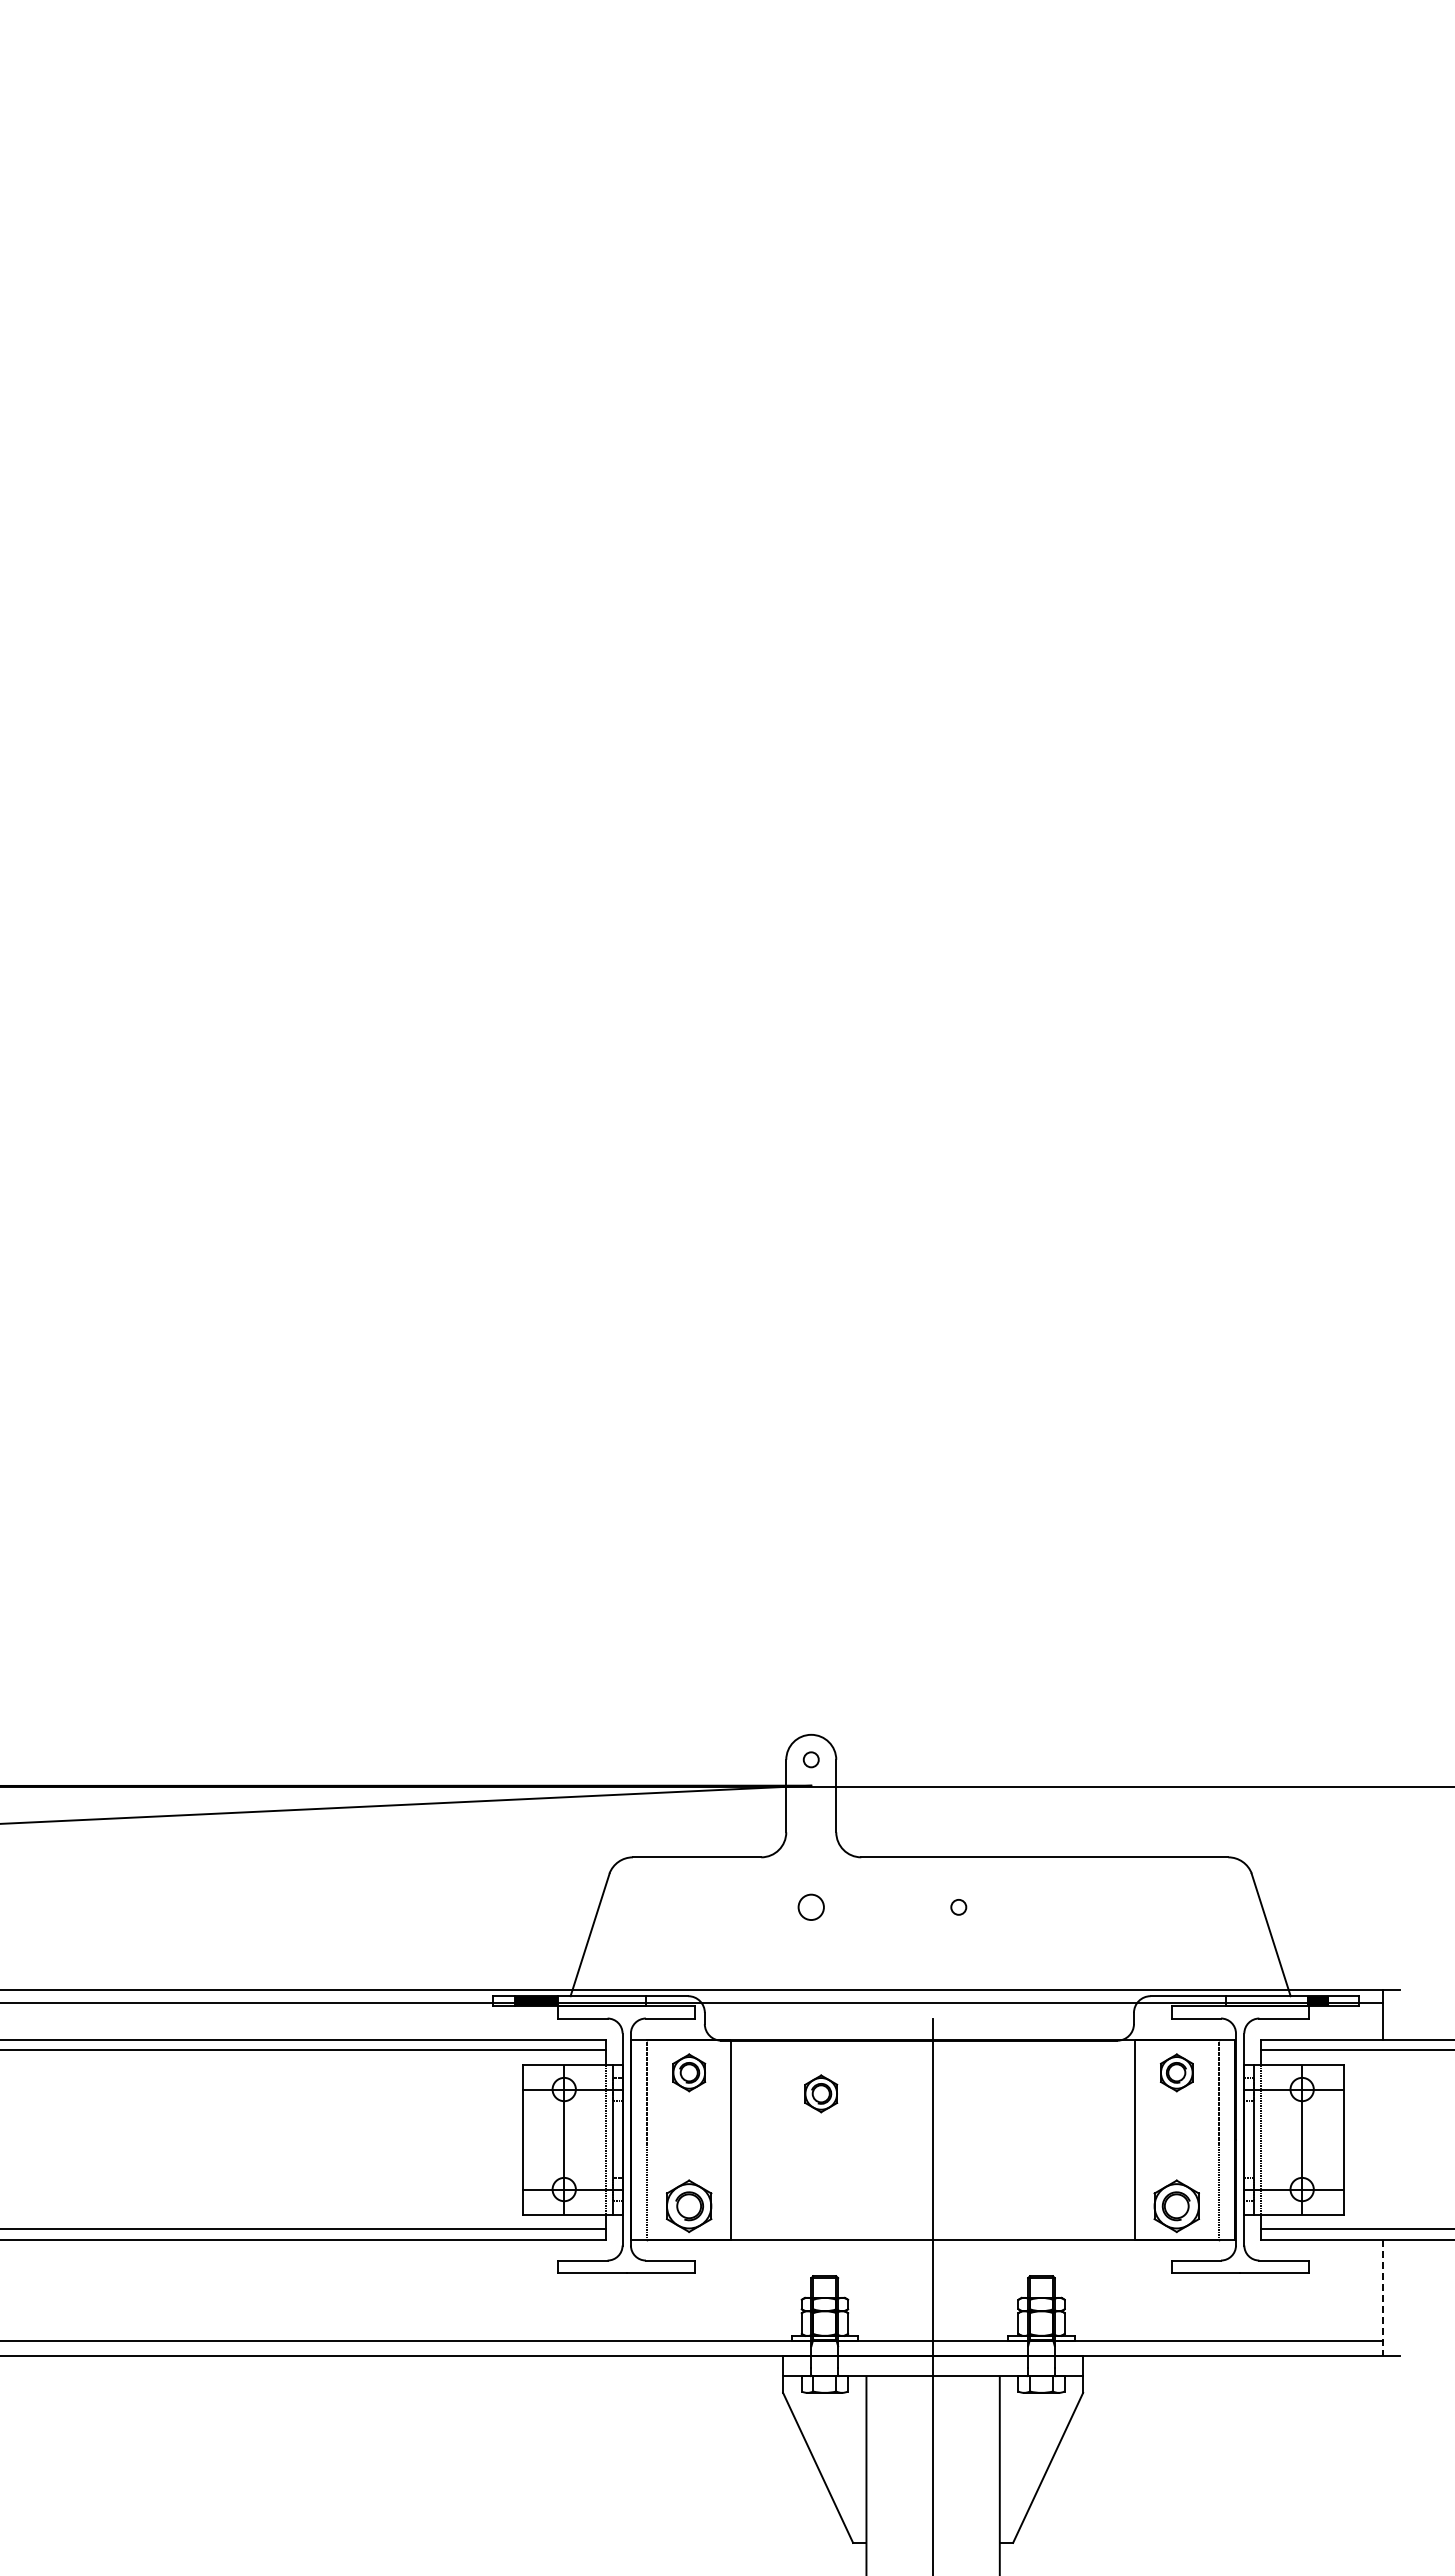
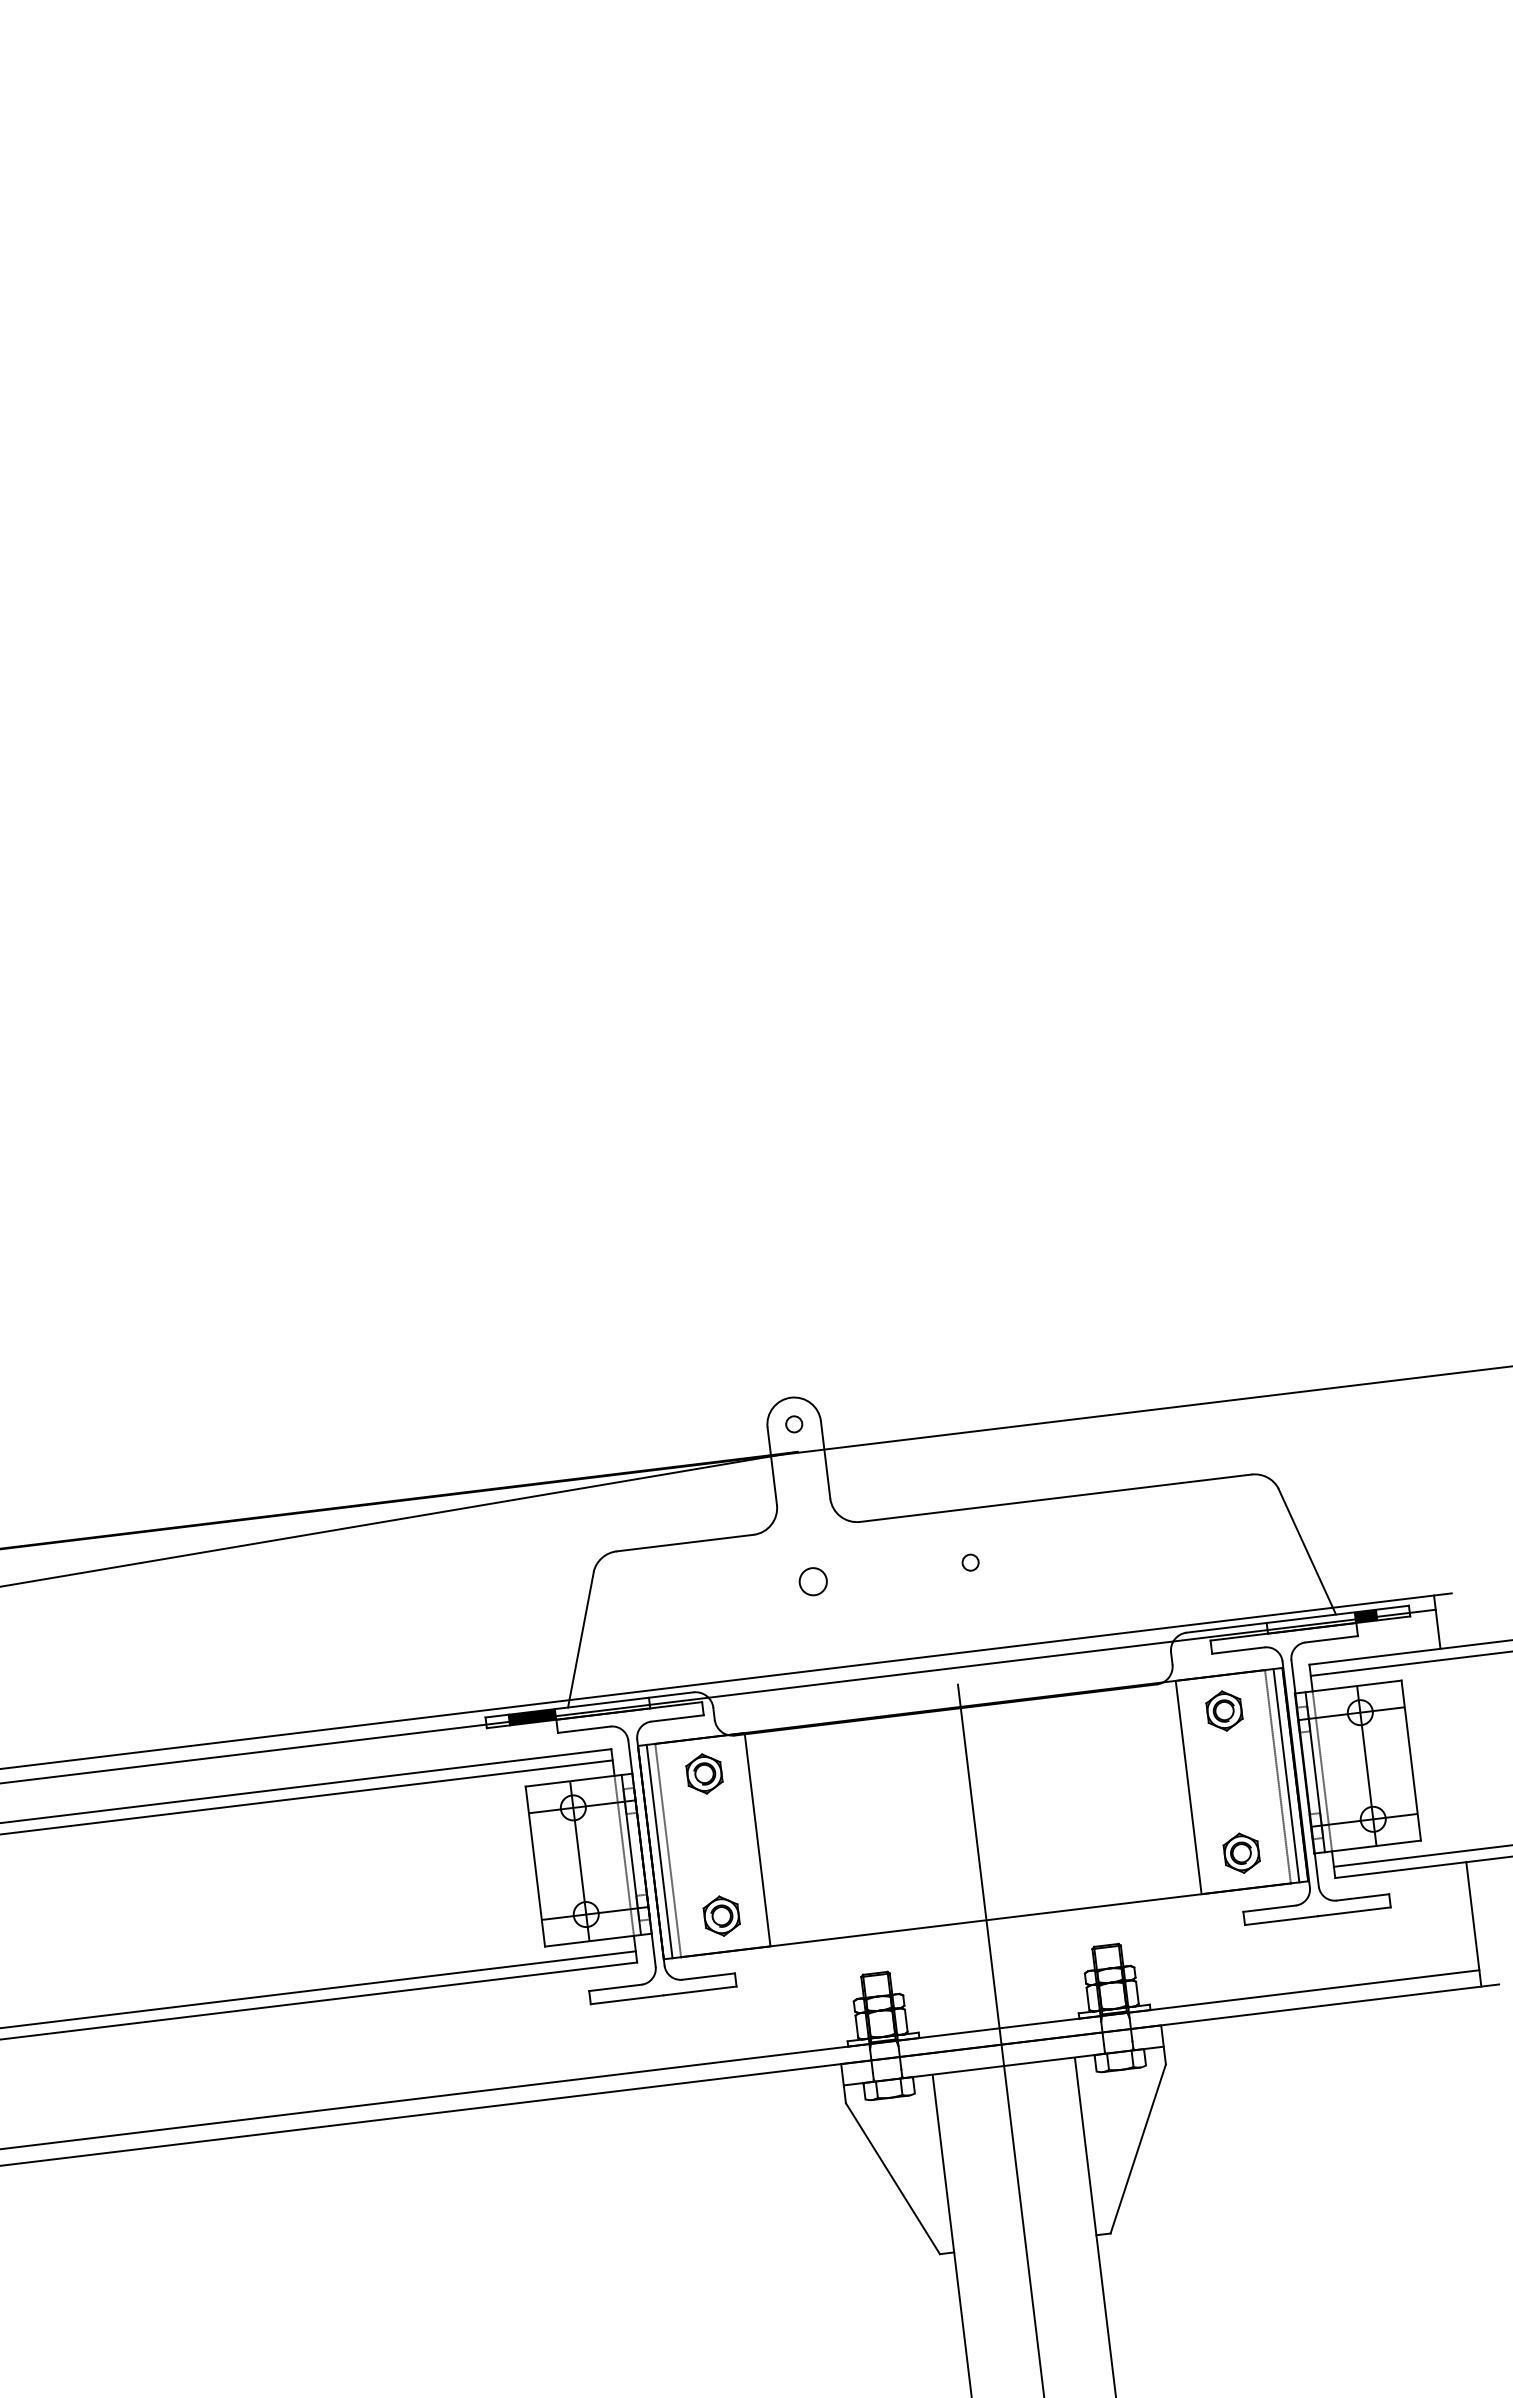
part: (821, 2093) -> (848, 1778), removed
line: (639, 2139) -> (660, 1851), added
line: (1226, 2139) -> (1286, 1775), added
part: (689, 2205) -> (721, 1915), size x0.71
part: (1176, 2205) -> (1241, 1852), size x0.71
line: (1383, 2298) -> (1474, 1925), dashed -> solid

